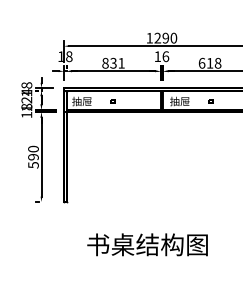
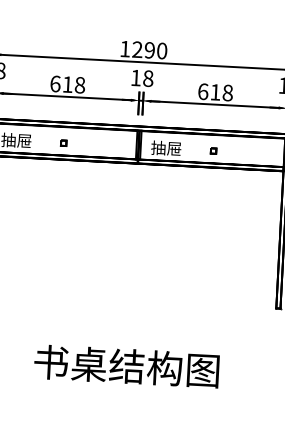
text: (165, 56) -> (147, 78), 16 -> 18
text: (113, 62) -> (67, 83), 831 -> 618
text: (147, 244) -> (126, 365), moved

